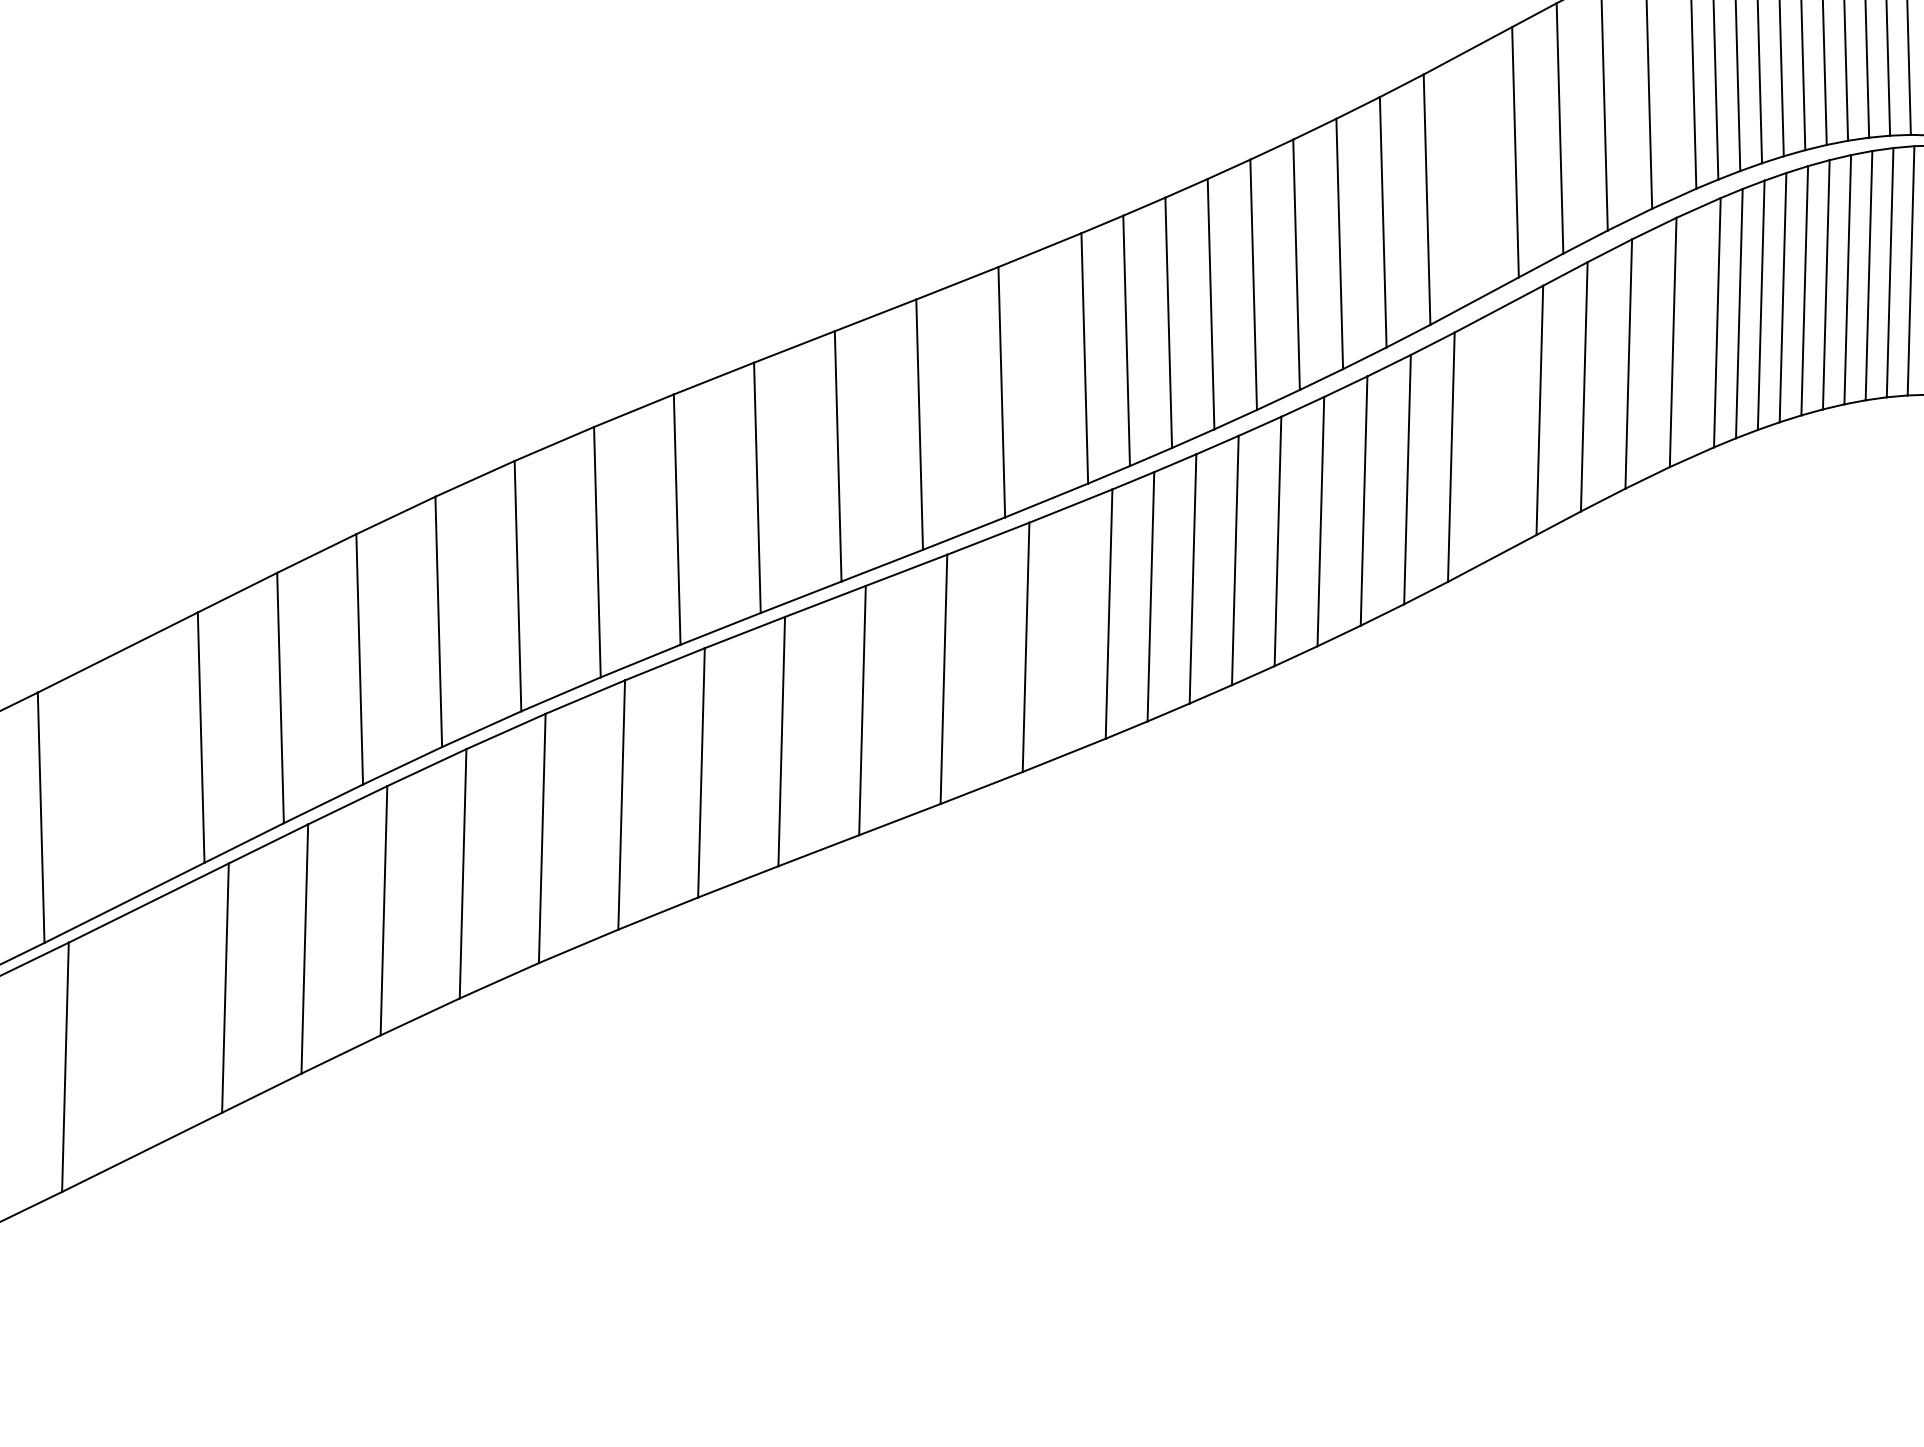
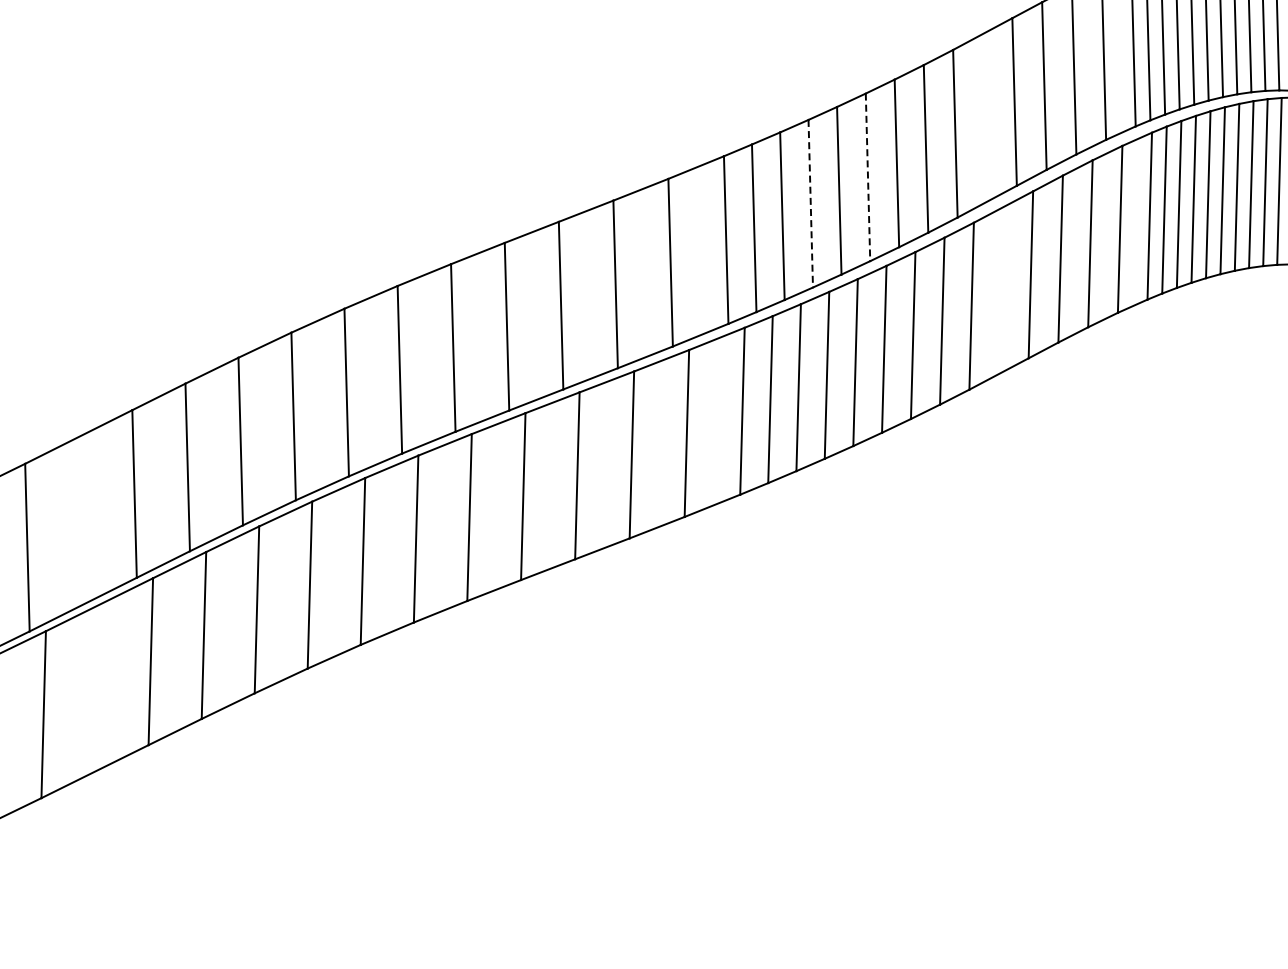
line: (1297, 264) -> (868, 177), solid -> dashed
line: (1210, 303) -> (810, 203), solid -> dashed

